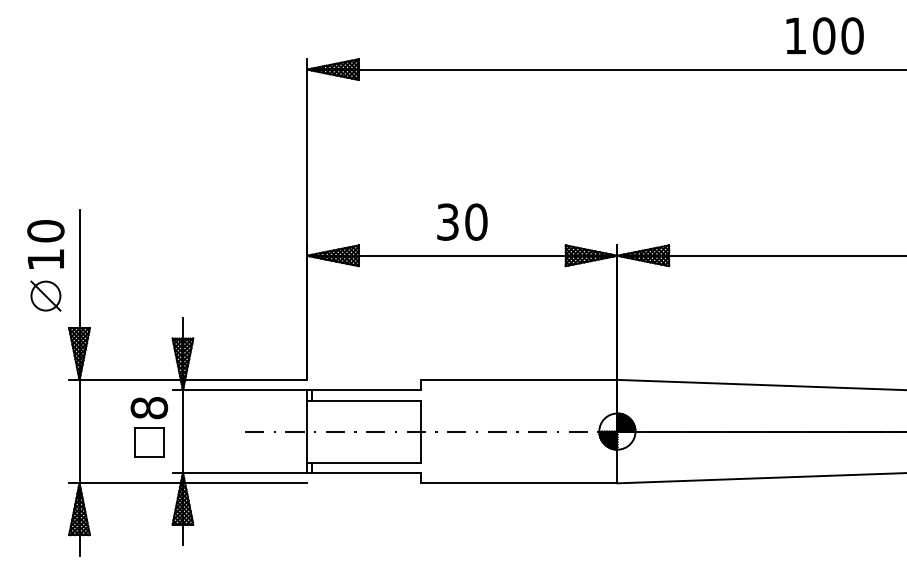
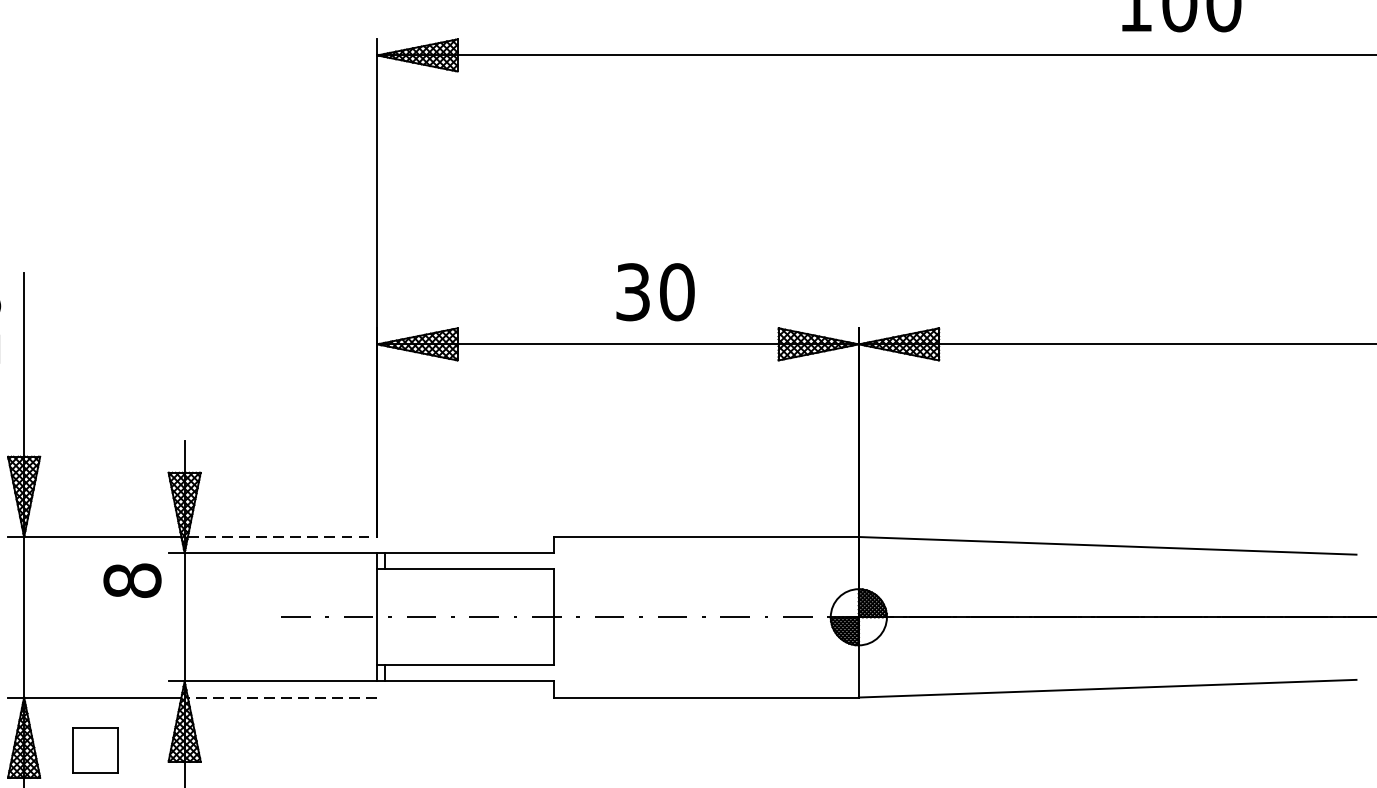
text: (462, 221) -> (655, 291), moved
line: (246, 379) -> (283, 536), solid -> dashed
part: (149, 442) -> (95, 750), moved
line: (245, 483) -> (281, 697), solid -> dashed

